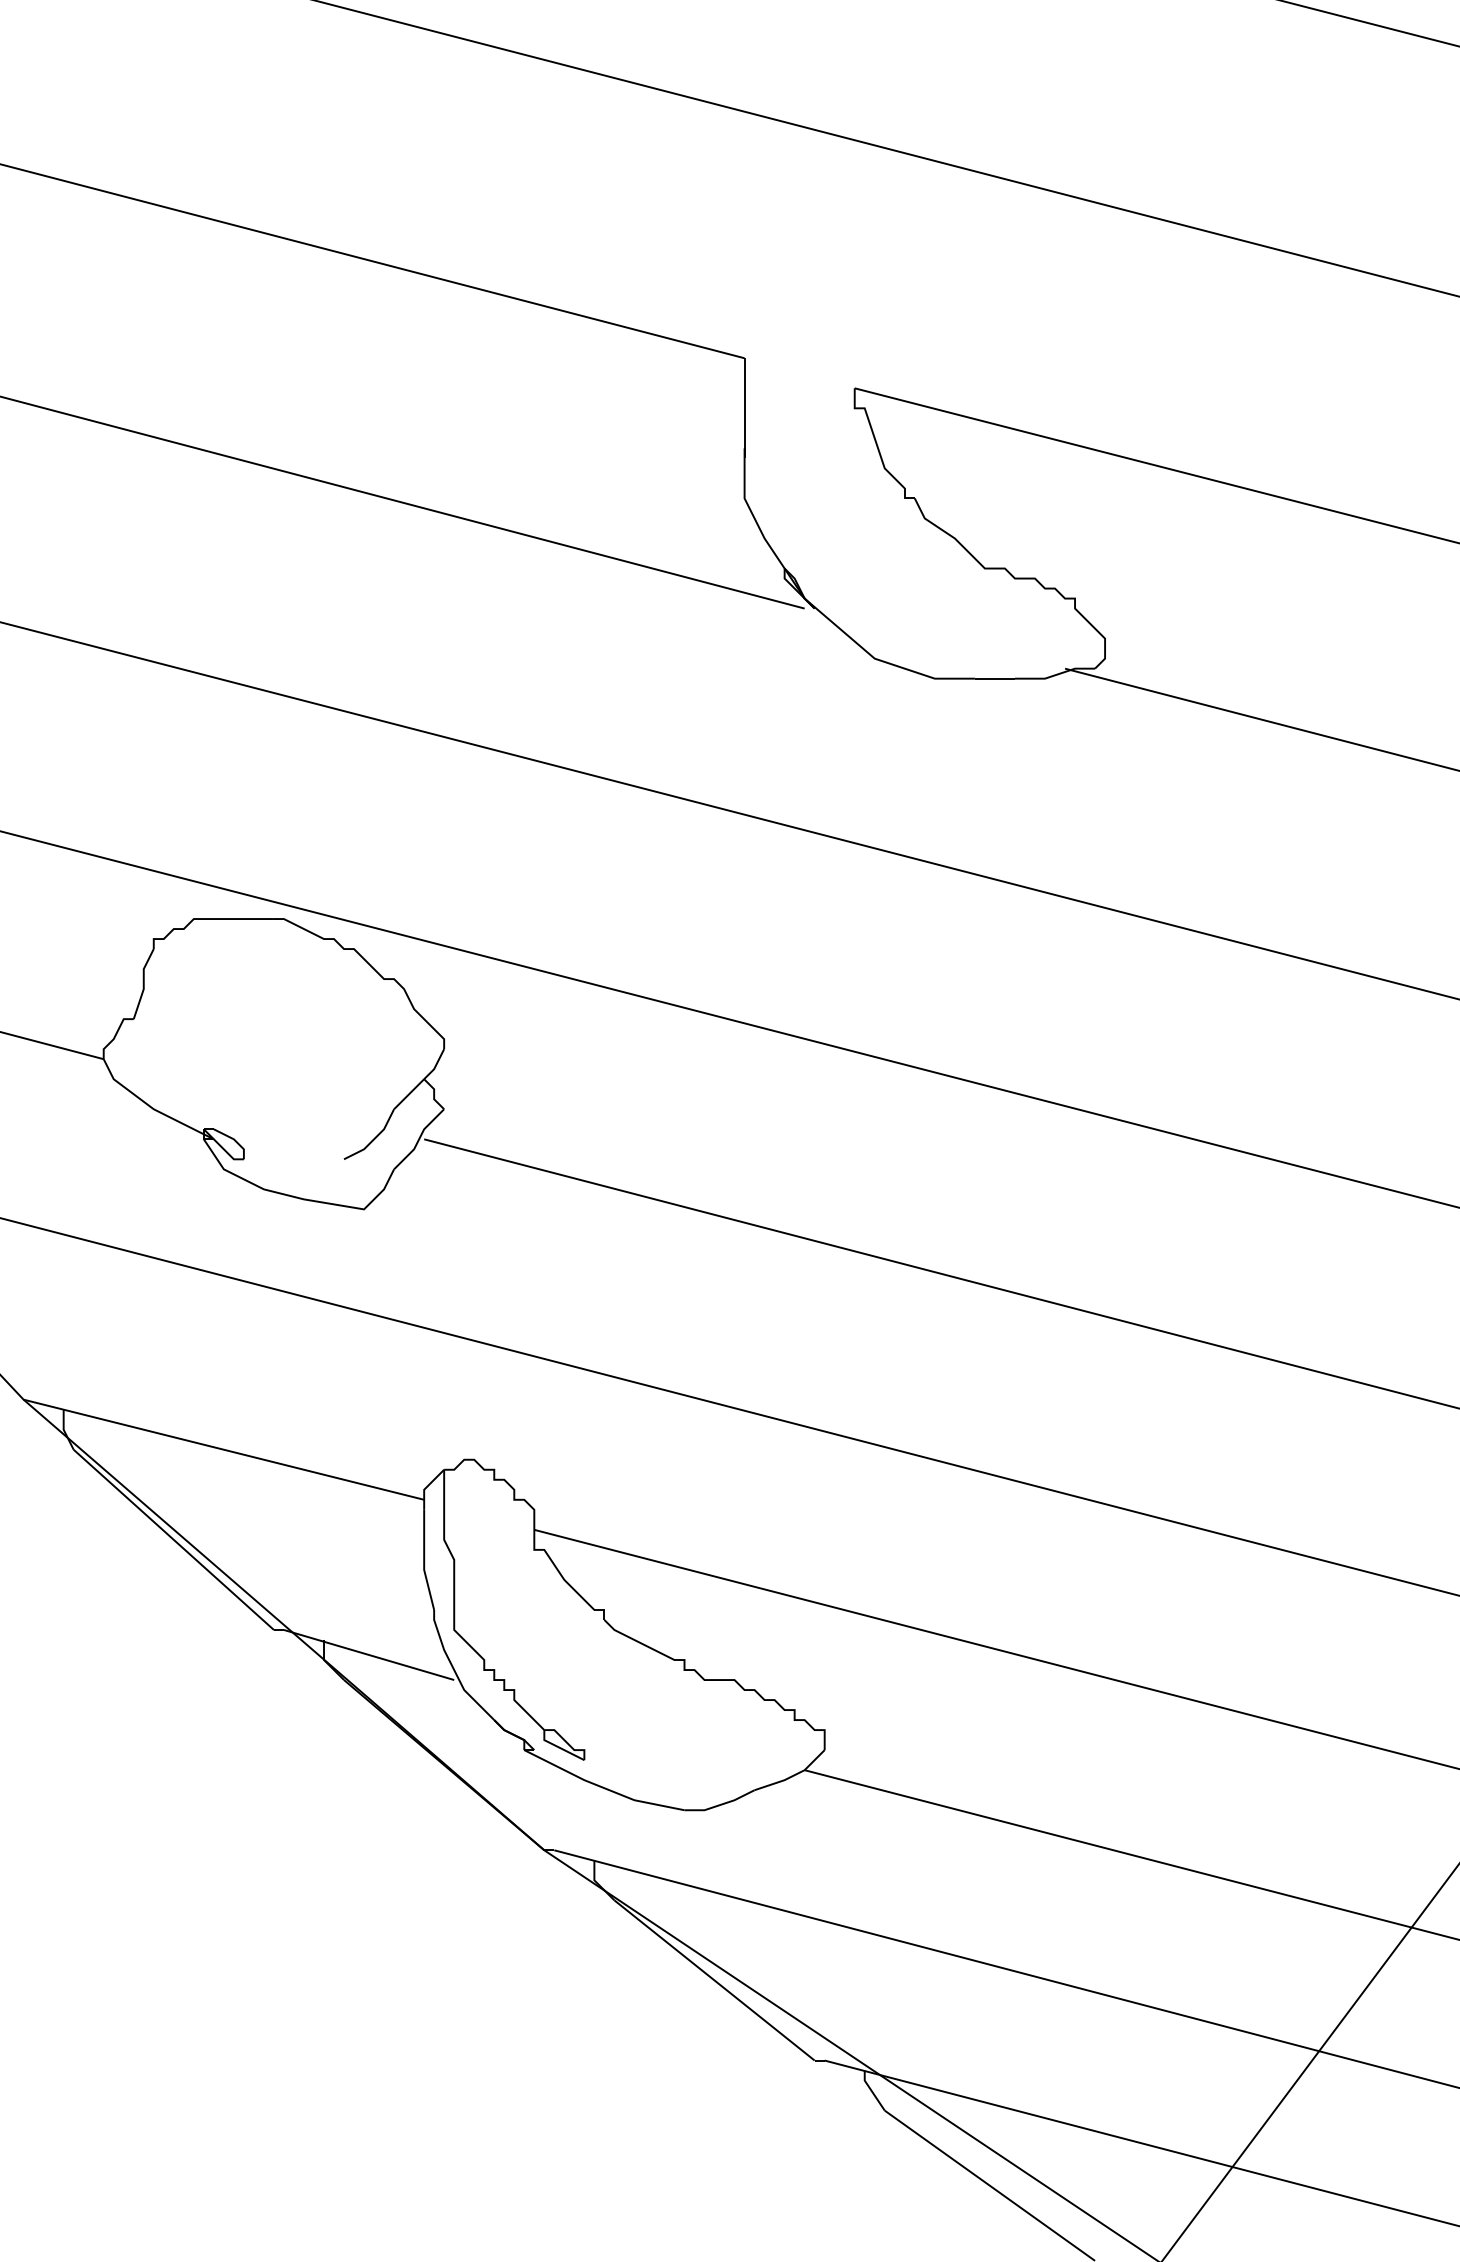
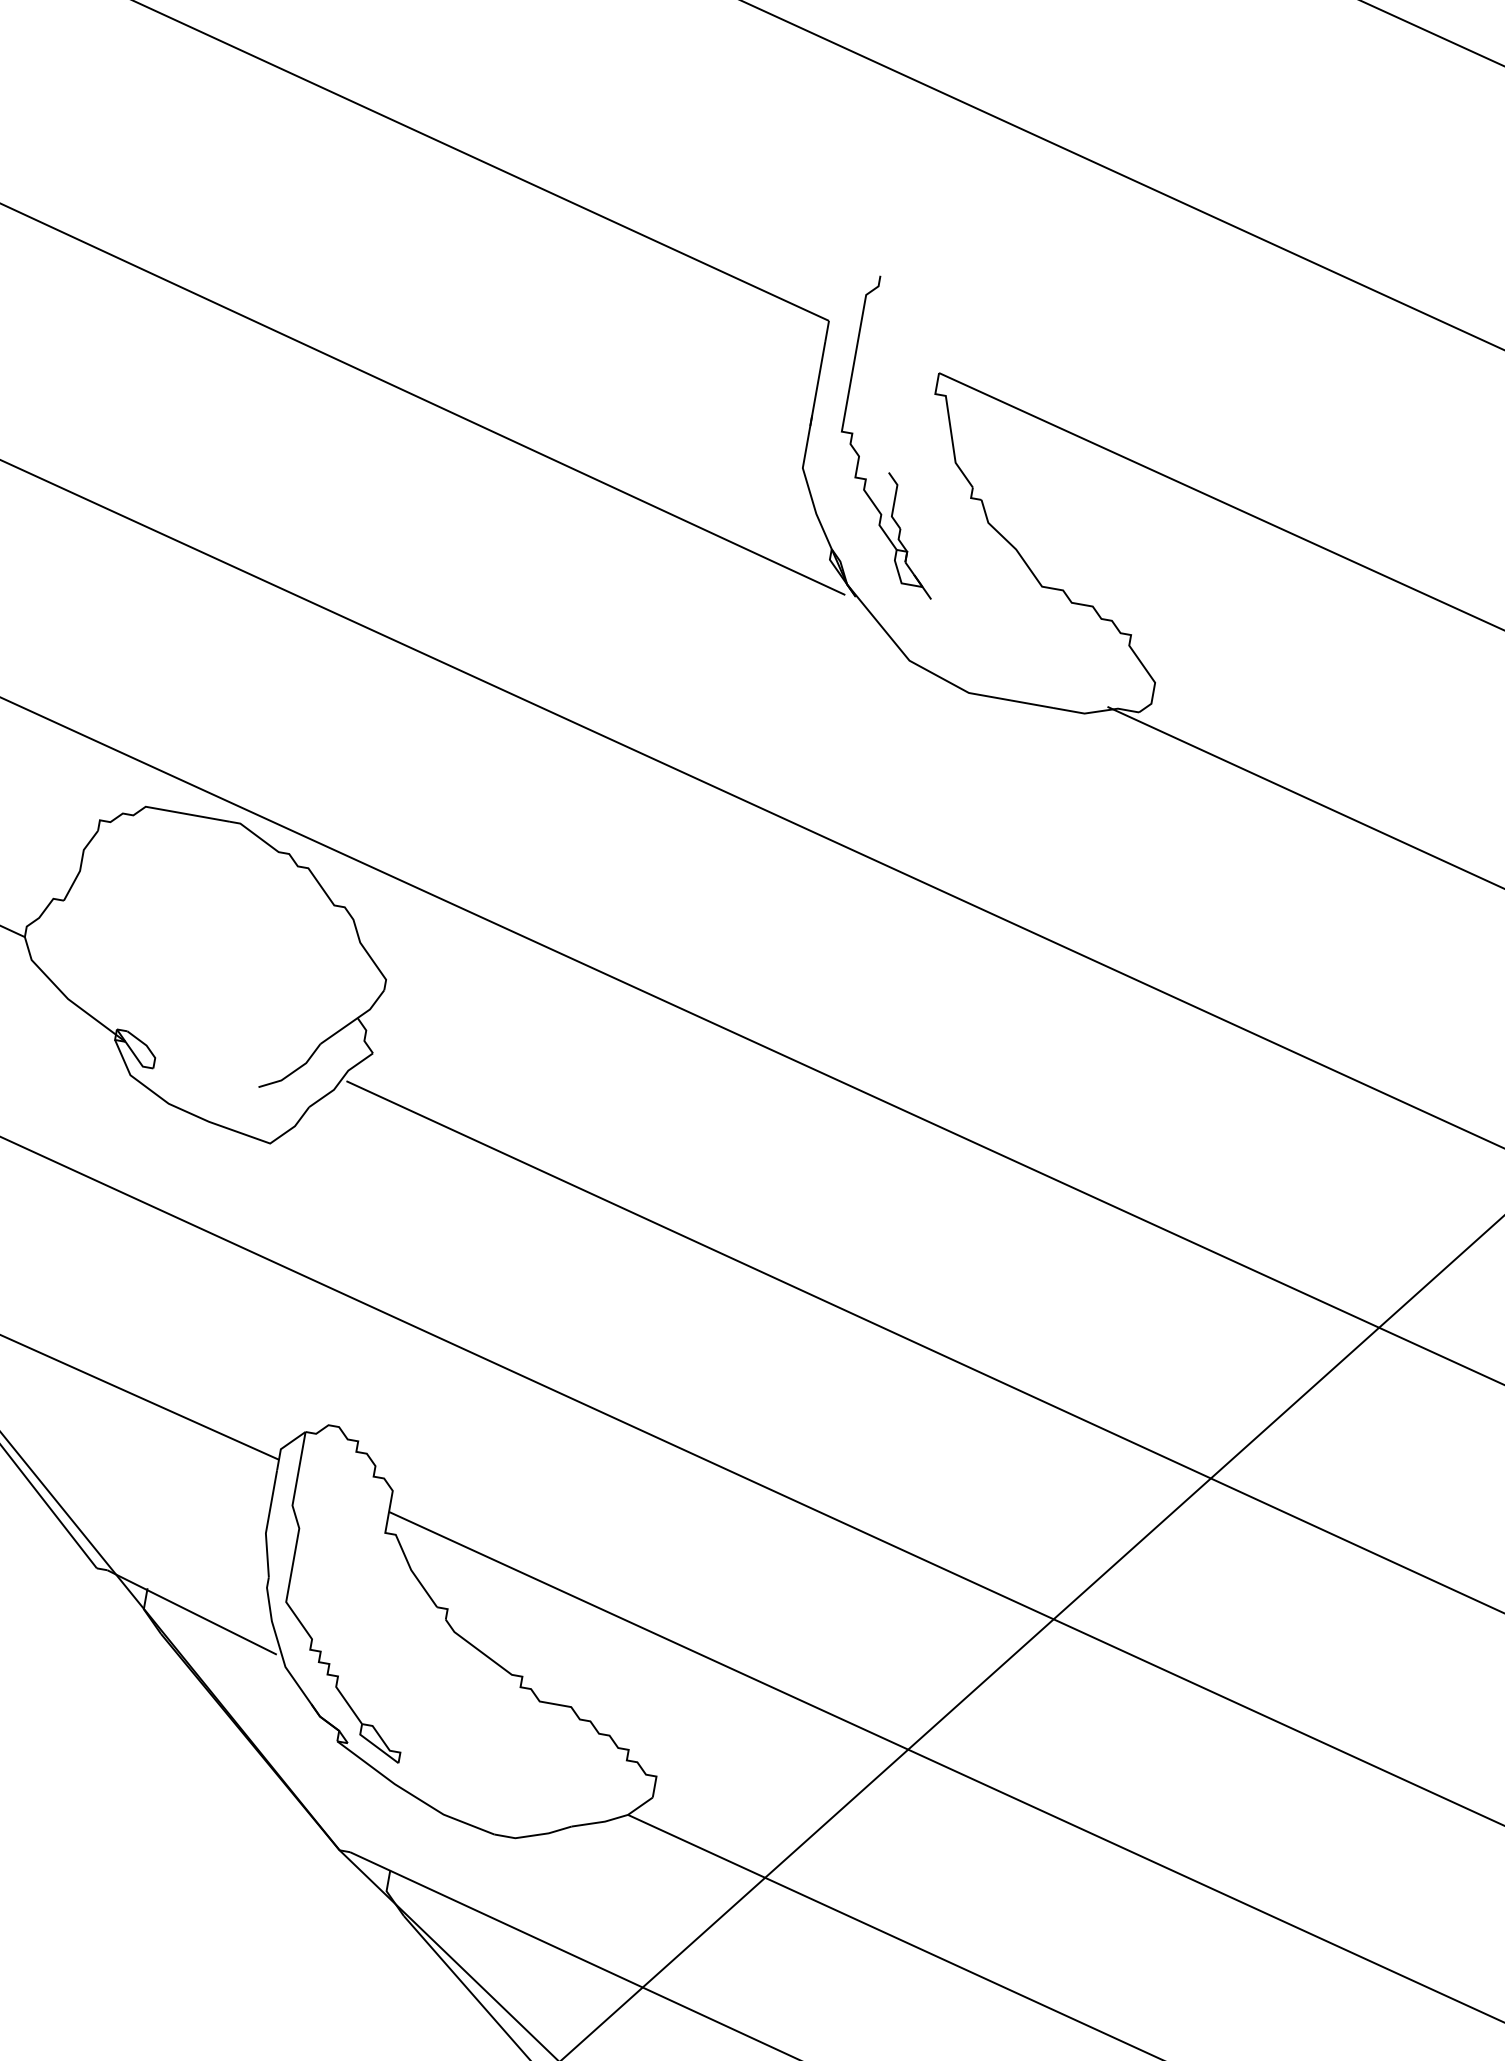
part: (826, 488) -> (890, 472), added

